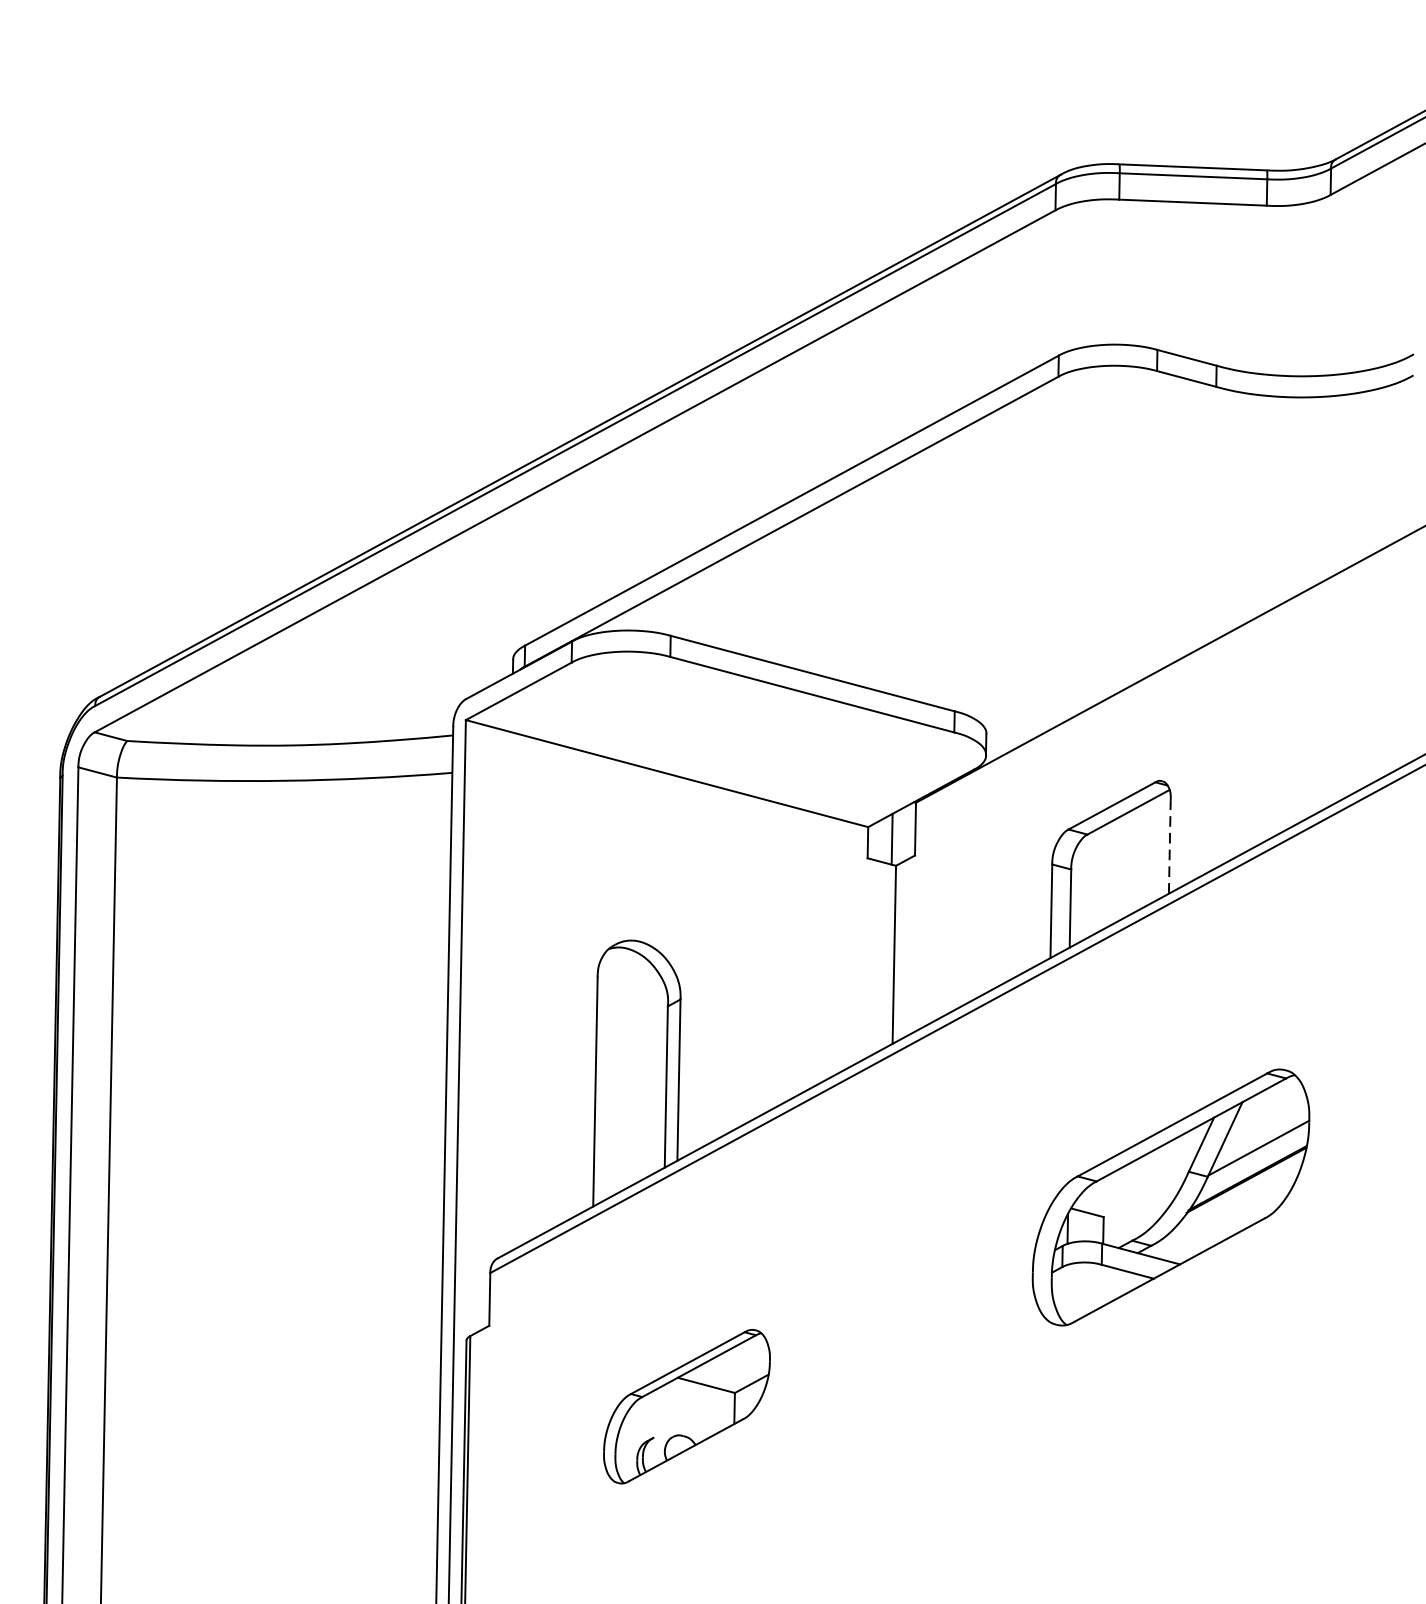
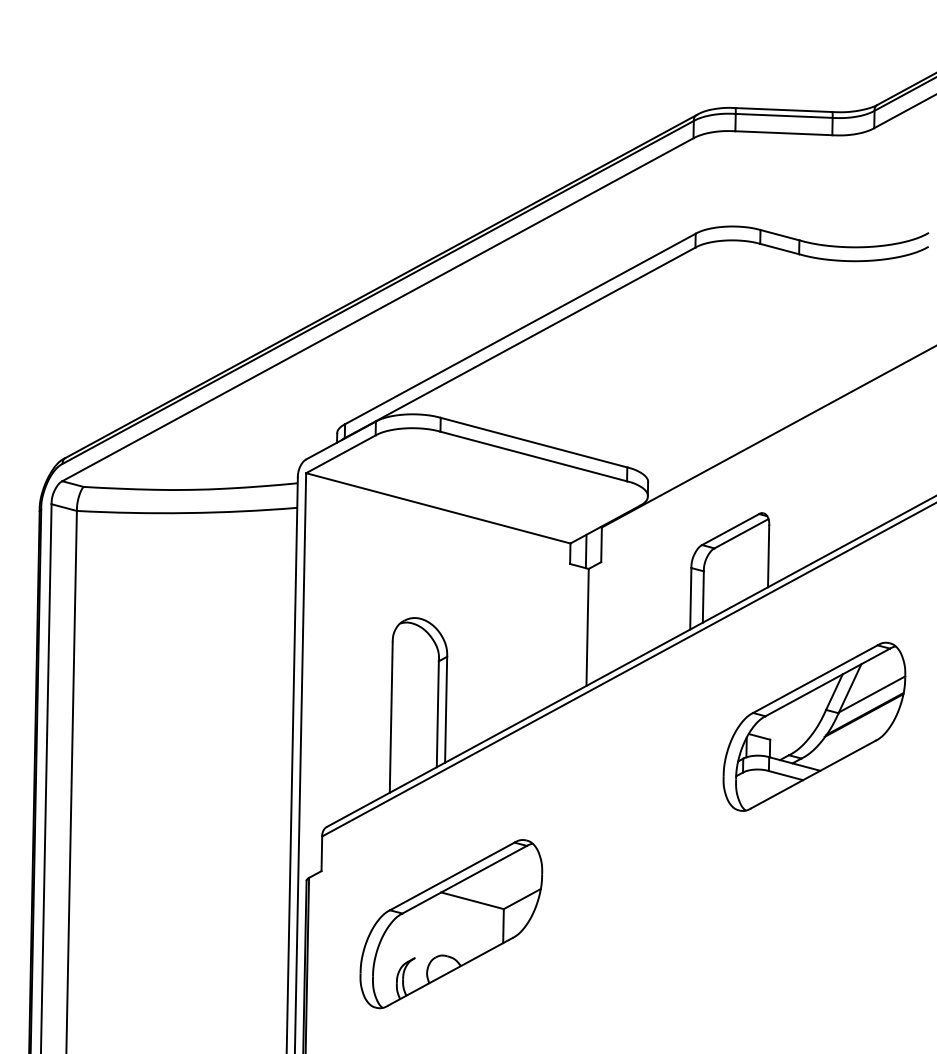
line: (1169, 846) -> (768, 556), dashed -> solid
part: (1171, 1196) -> (814, 726), moved
part: (687, 1407) -> (451, 924), size x1.67

